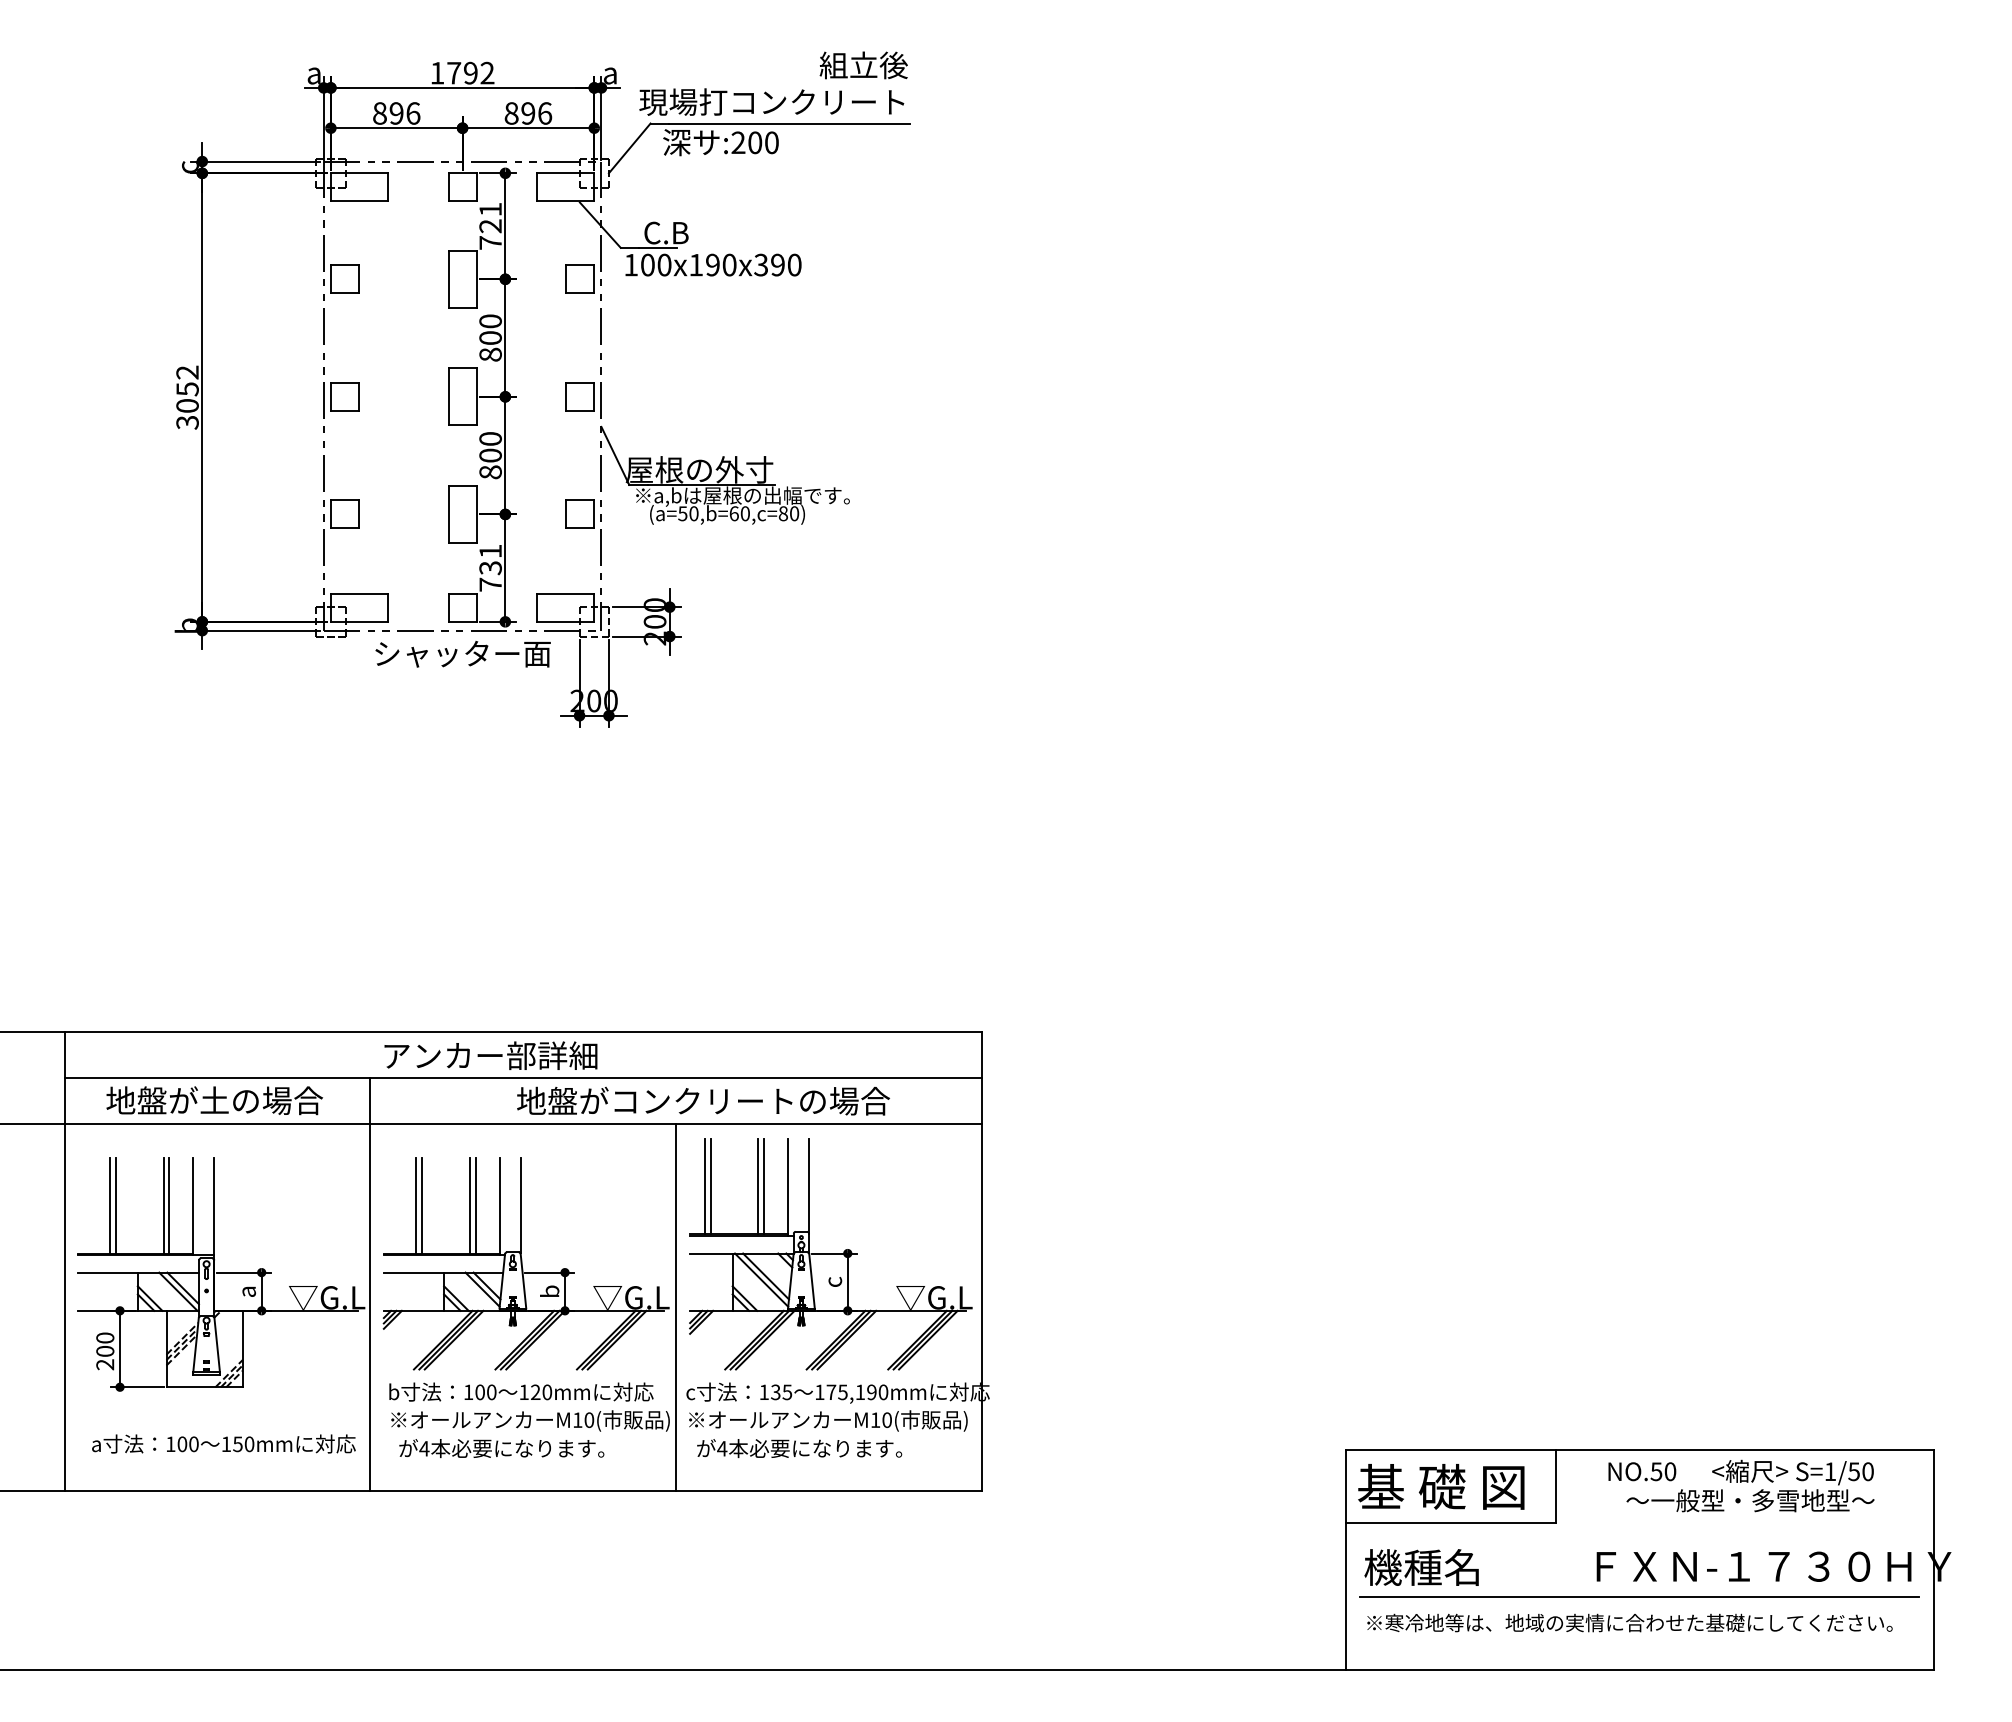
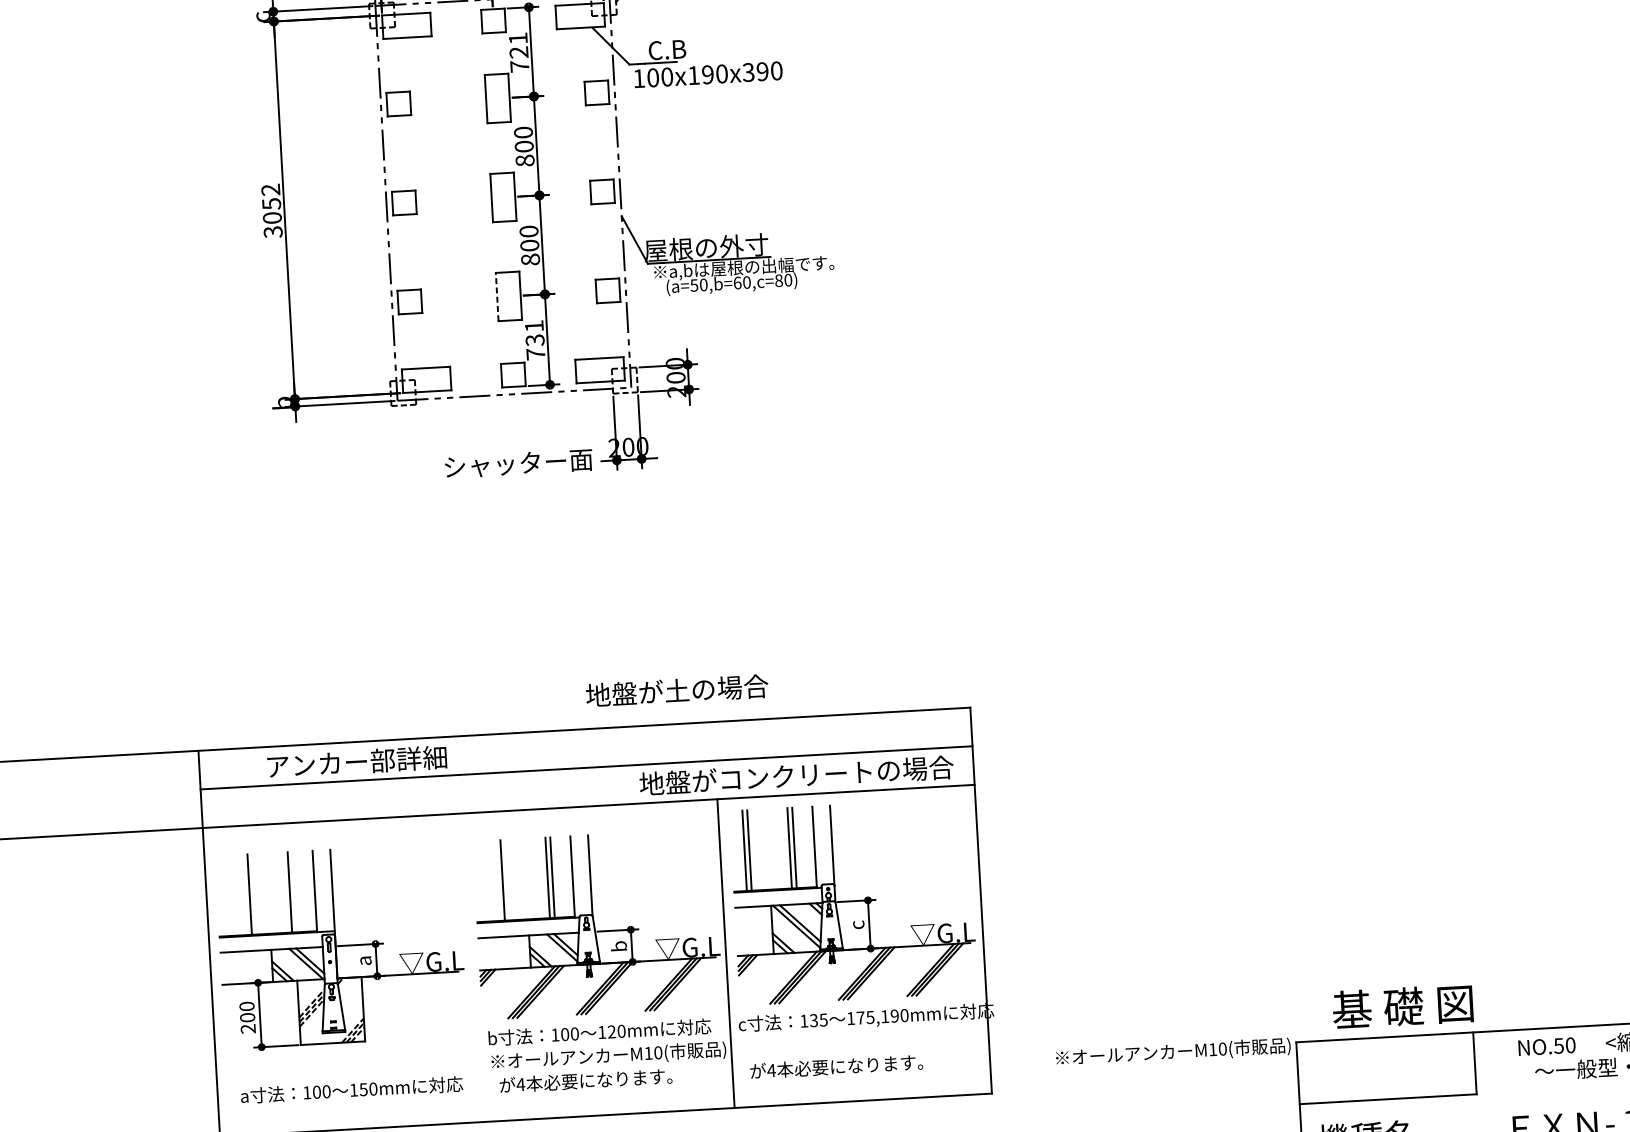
line: (448, 514) -> (497, 297), solid -> dashed
text: (462, 654) -> (518, 463), moved
text: (490, 1055) -> (356, 761), moved
text: (214, 1100) -> (677, 690), moved
text: (703, 1100) -> (796, 775), moved
line: (110, 1205) -> (245, 894), removed
line: (169, 1205) -> (294, 891), removed
line: (422, 1205) -> (507, 879), removed
line: (370, 1283) -> (467, 948), removed
text: (828, 1420) -> (1173, 1052), moved
text: (1441, 1486) -> (1403, 1006), moved

